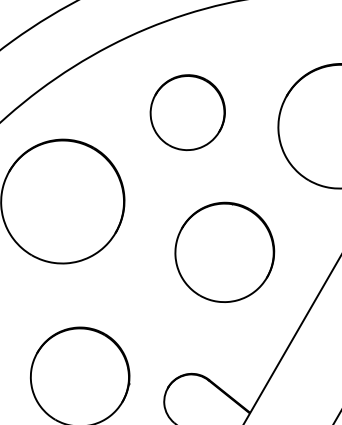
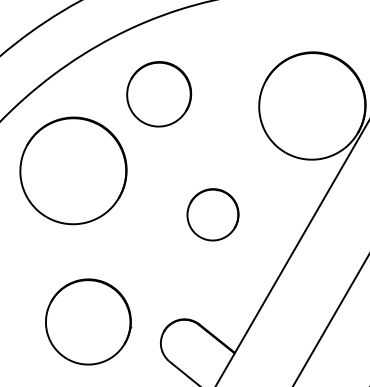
part: (188, 112) -> (159, 94), moved
part: (224, 252) -> (212, 214), size x0.6

